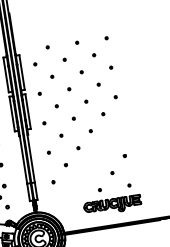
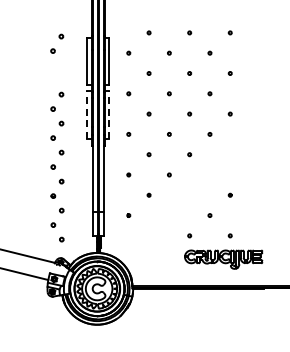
line: (28, 111) -> (109, 115), solid -> dashed
line: (12, 114) -> (87, 115), solid -> dashed
part: (112, 205) -> (223, 259), moved

